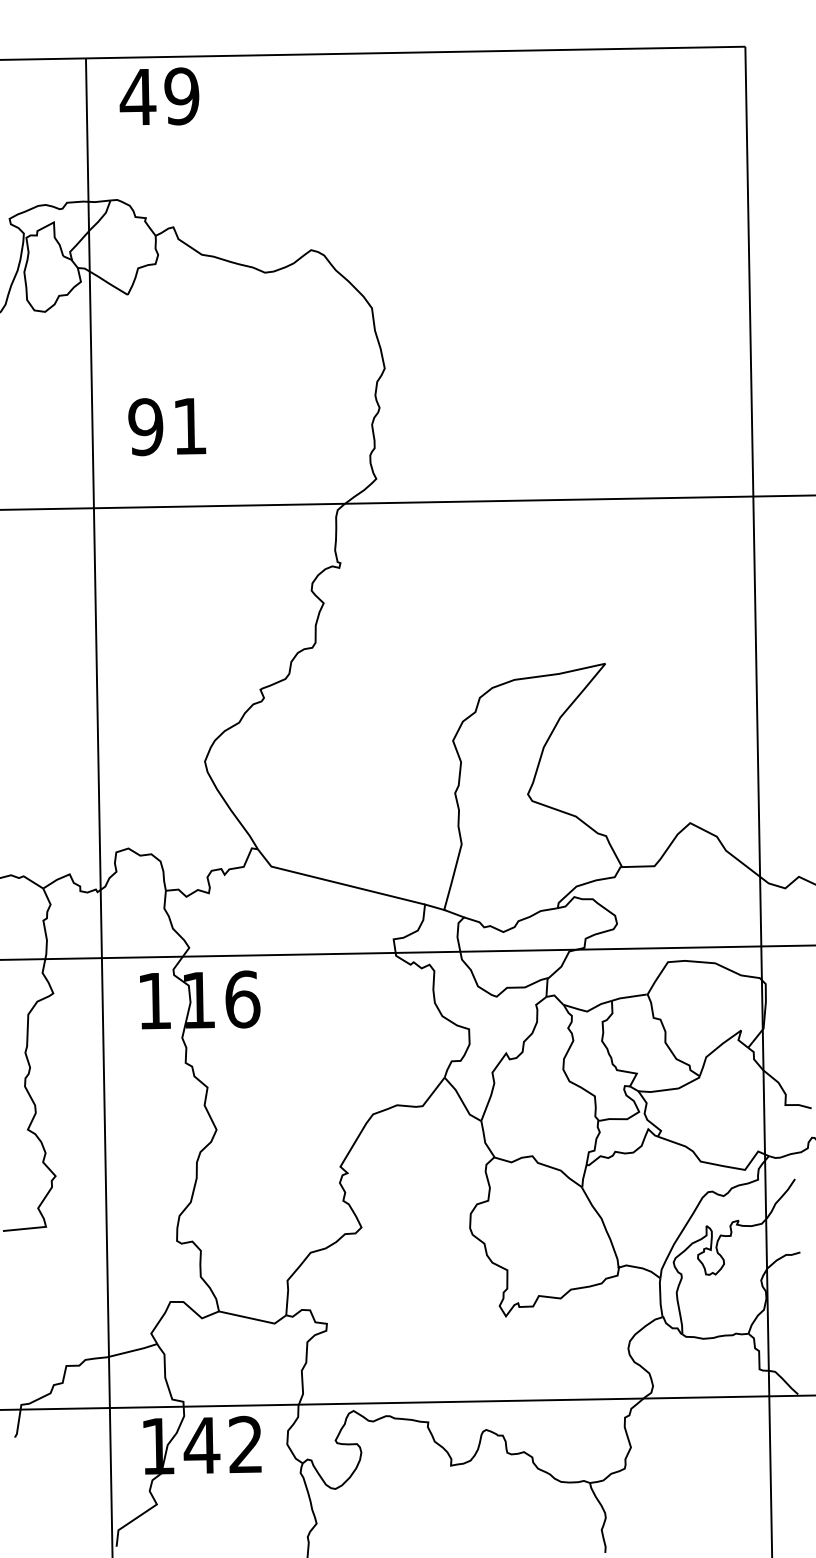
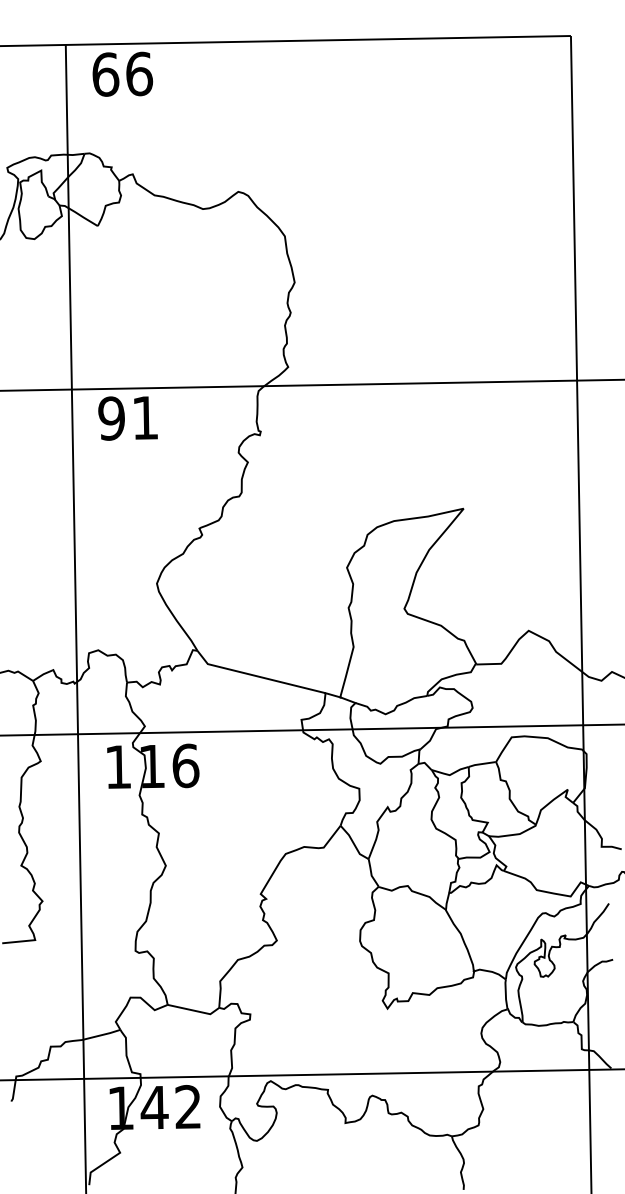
text: (159, 96) -> (122, 74), 49 -> 66
text: (167, 427) -> (128, 418), moved

